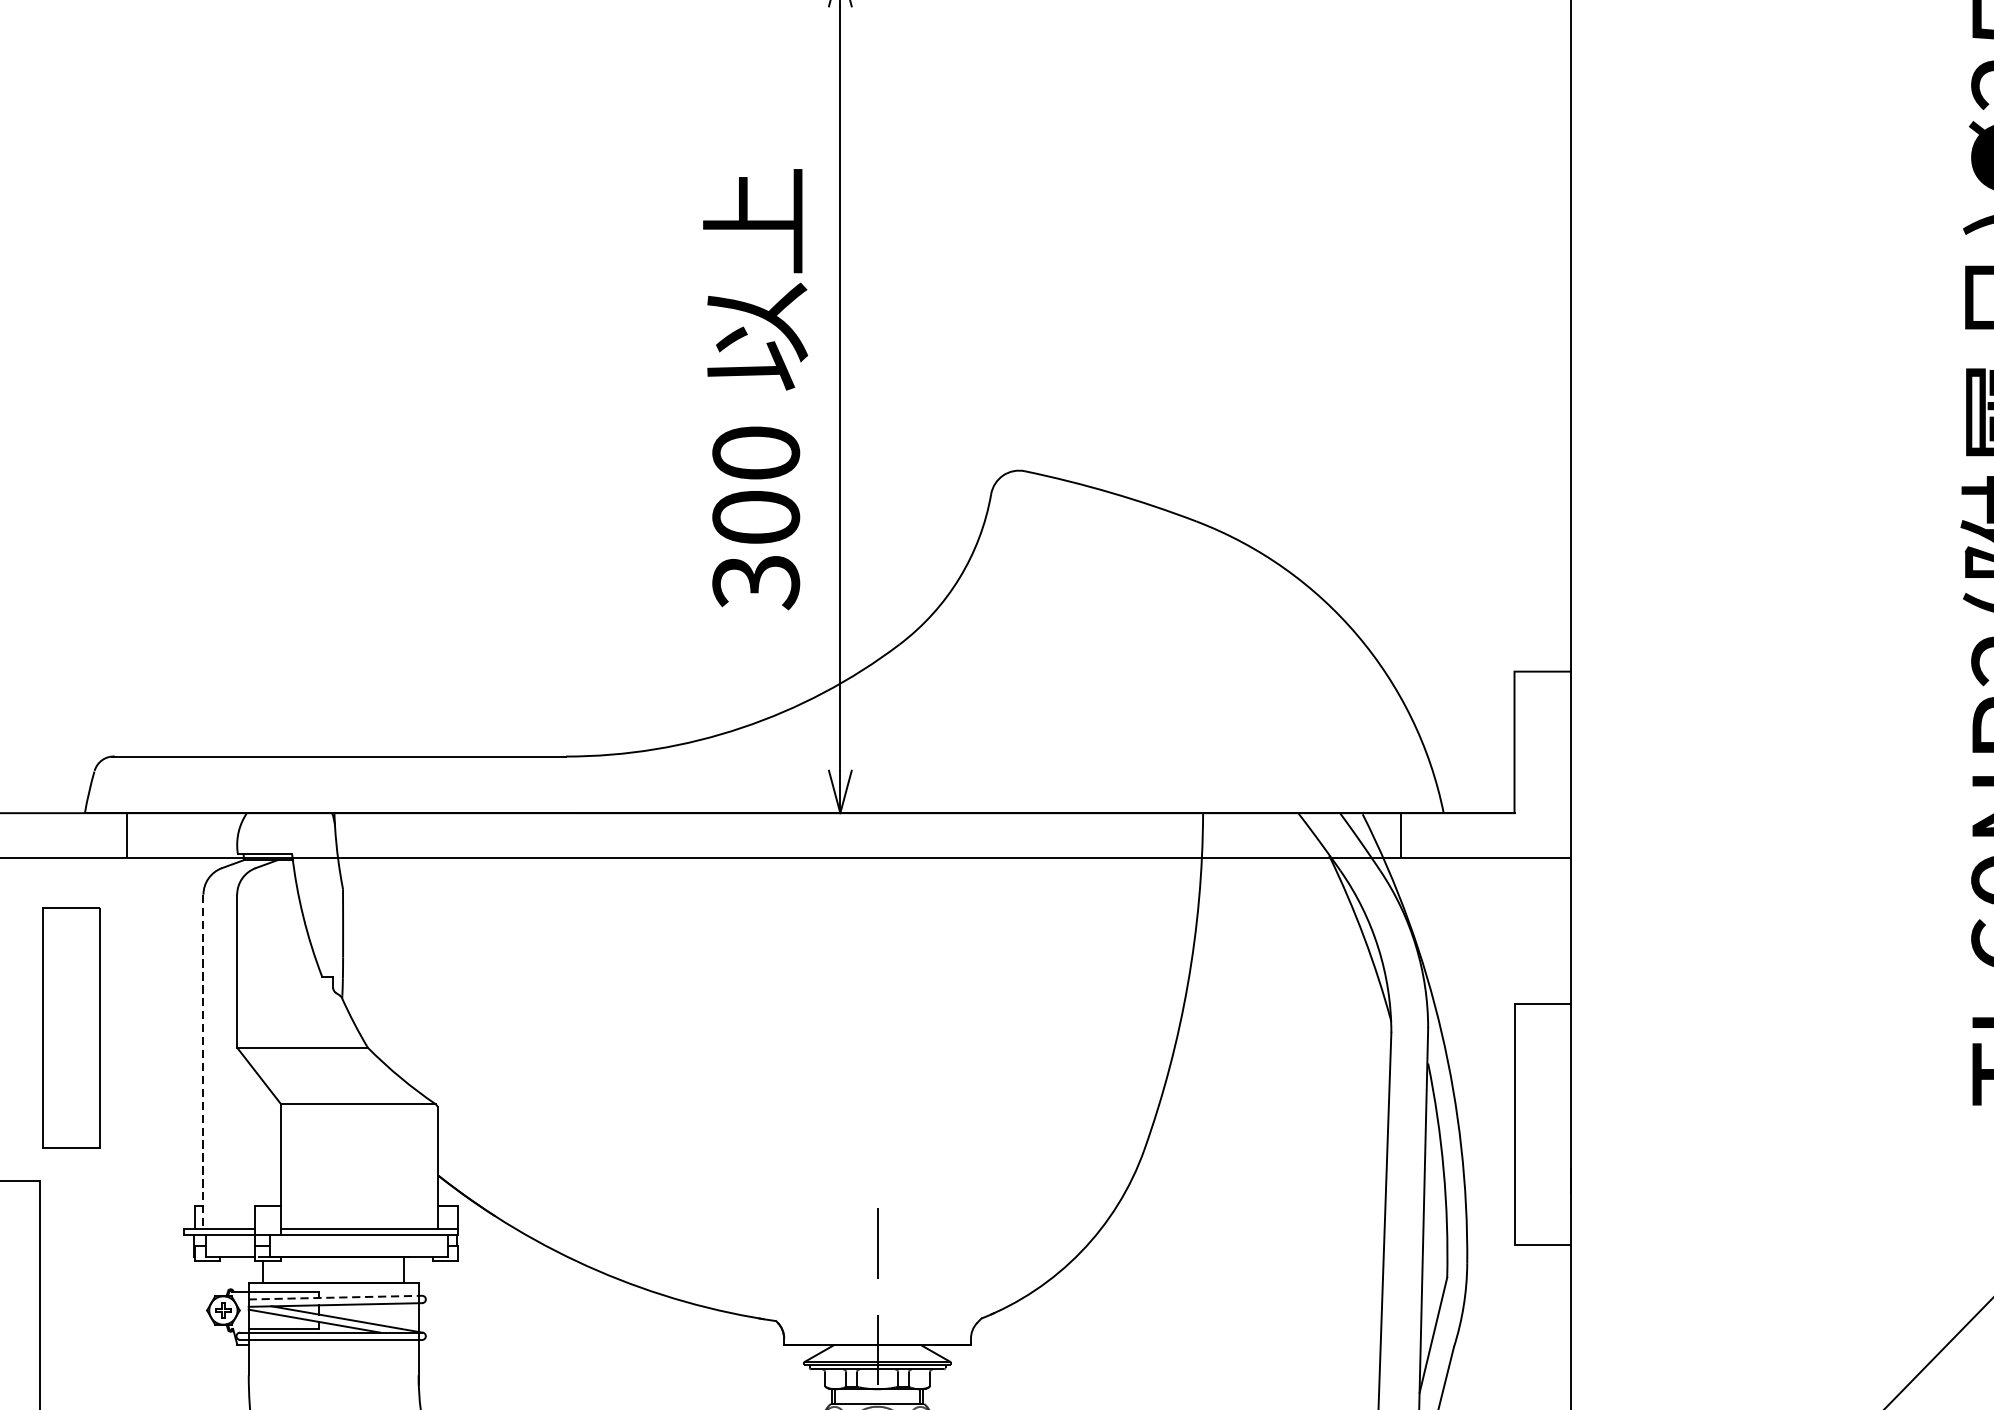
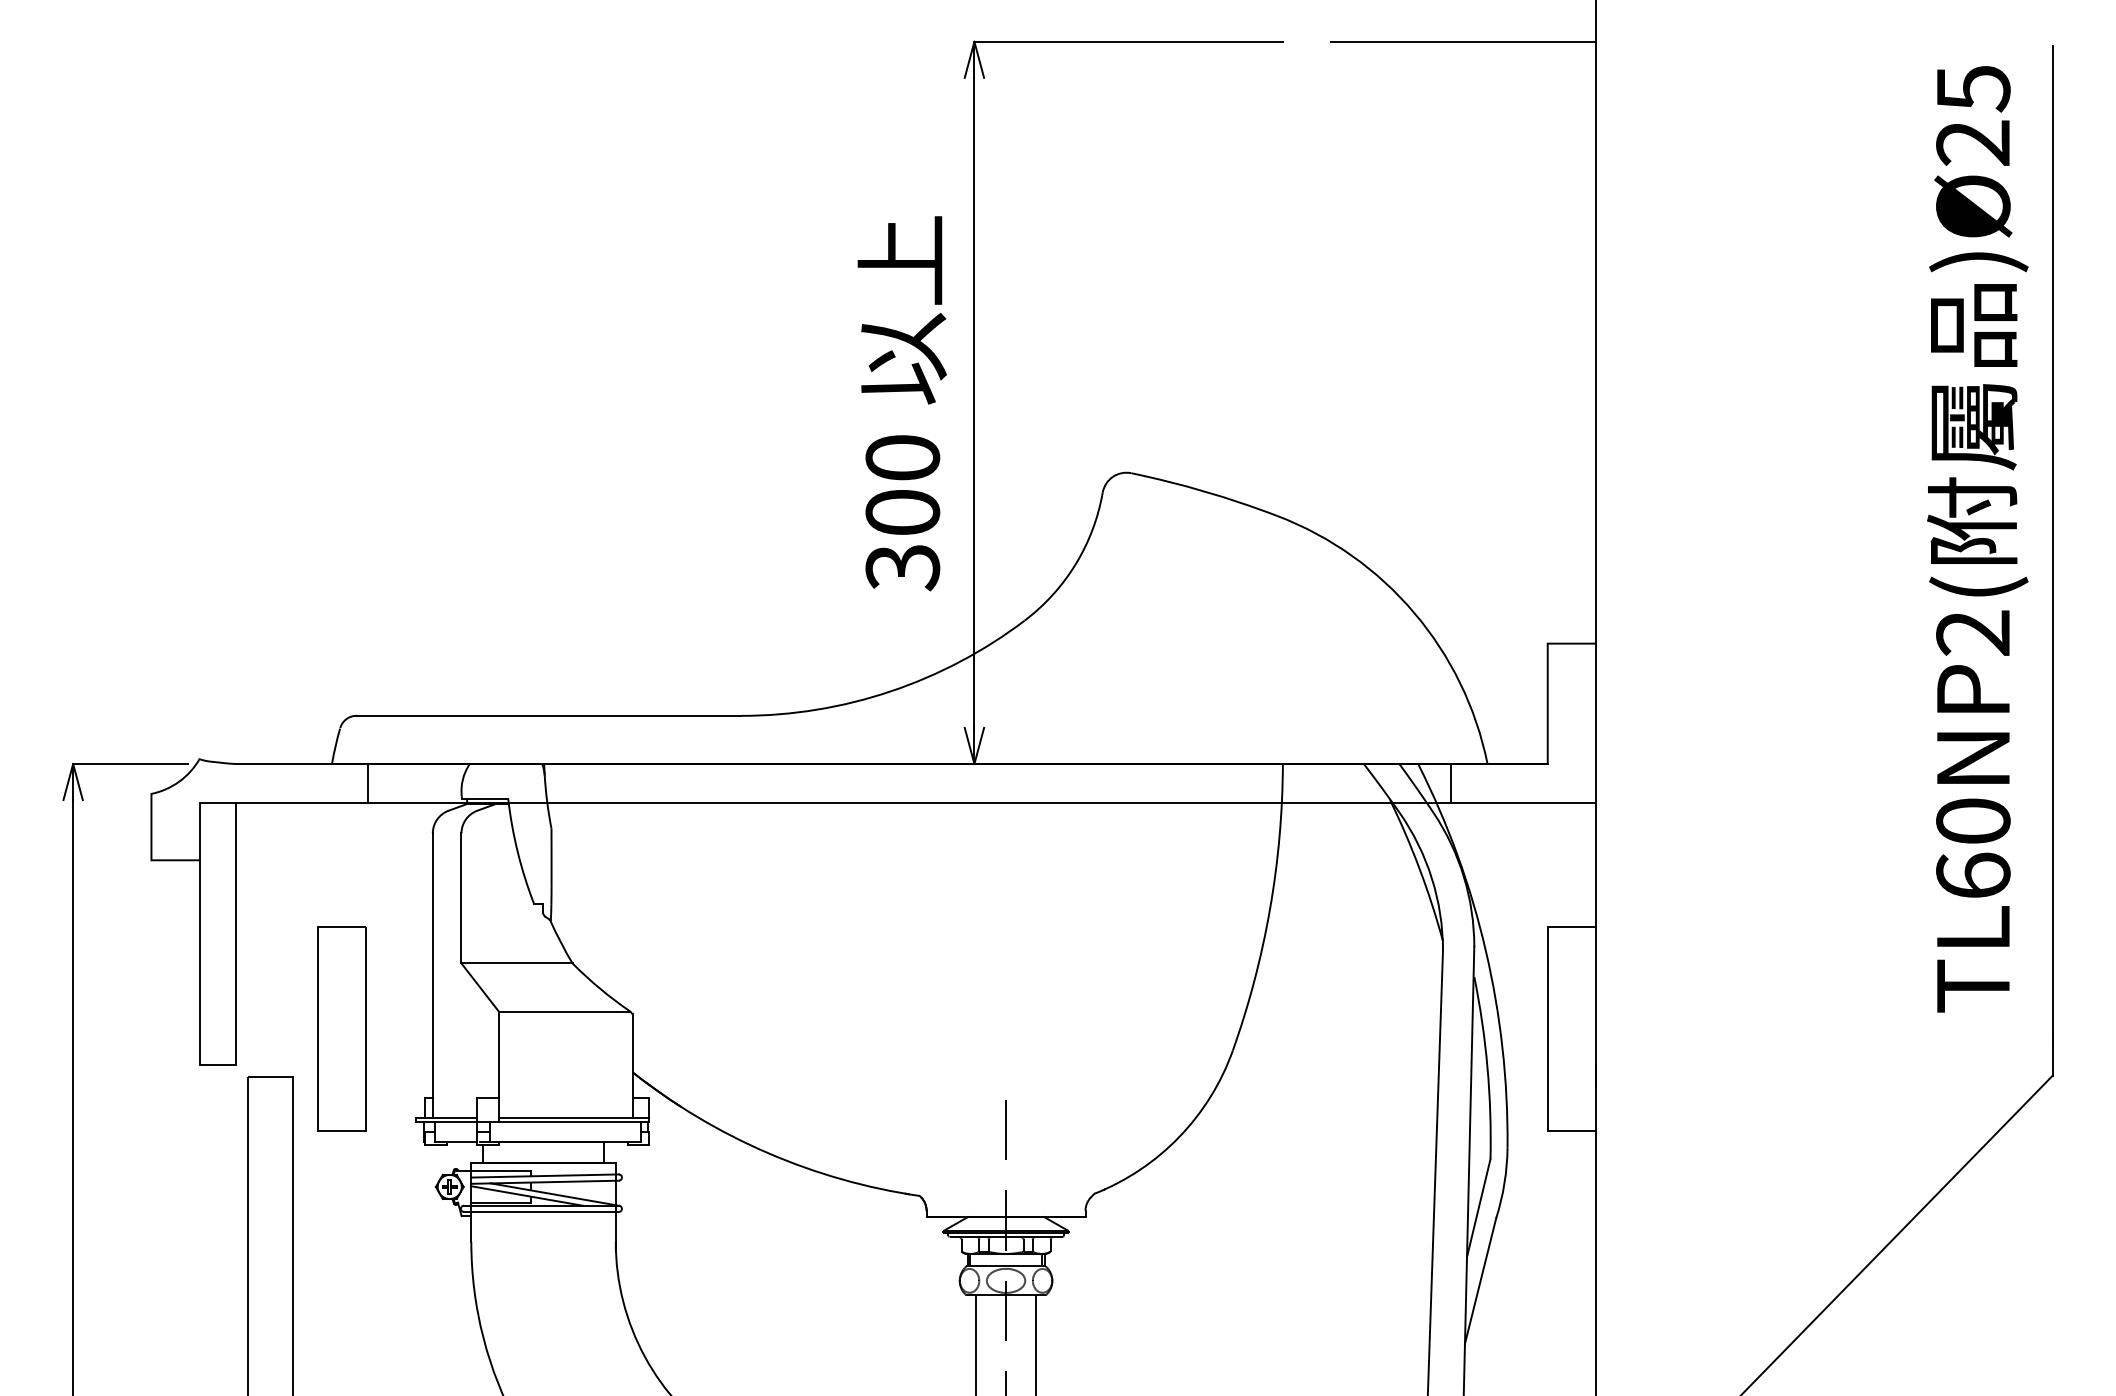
part: (71, 1027) -> (341, 1028), moved
line: (203, 1061) -> (432, 975), dashed -> solid
line: (334, 1298) -> (544, 1176), dashed -> solid

